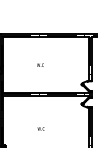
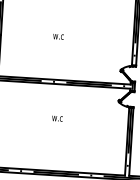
text: (40, 128) -> (56, 117), moved

